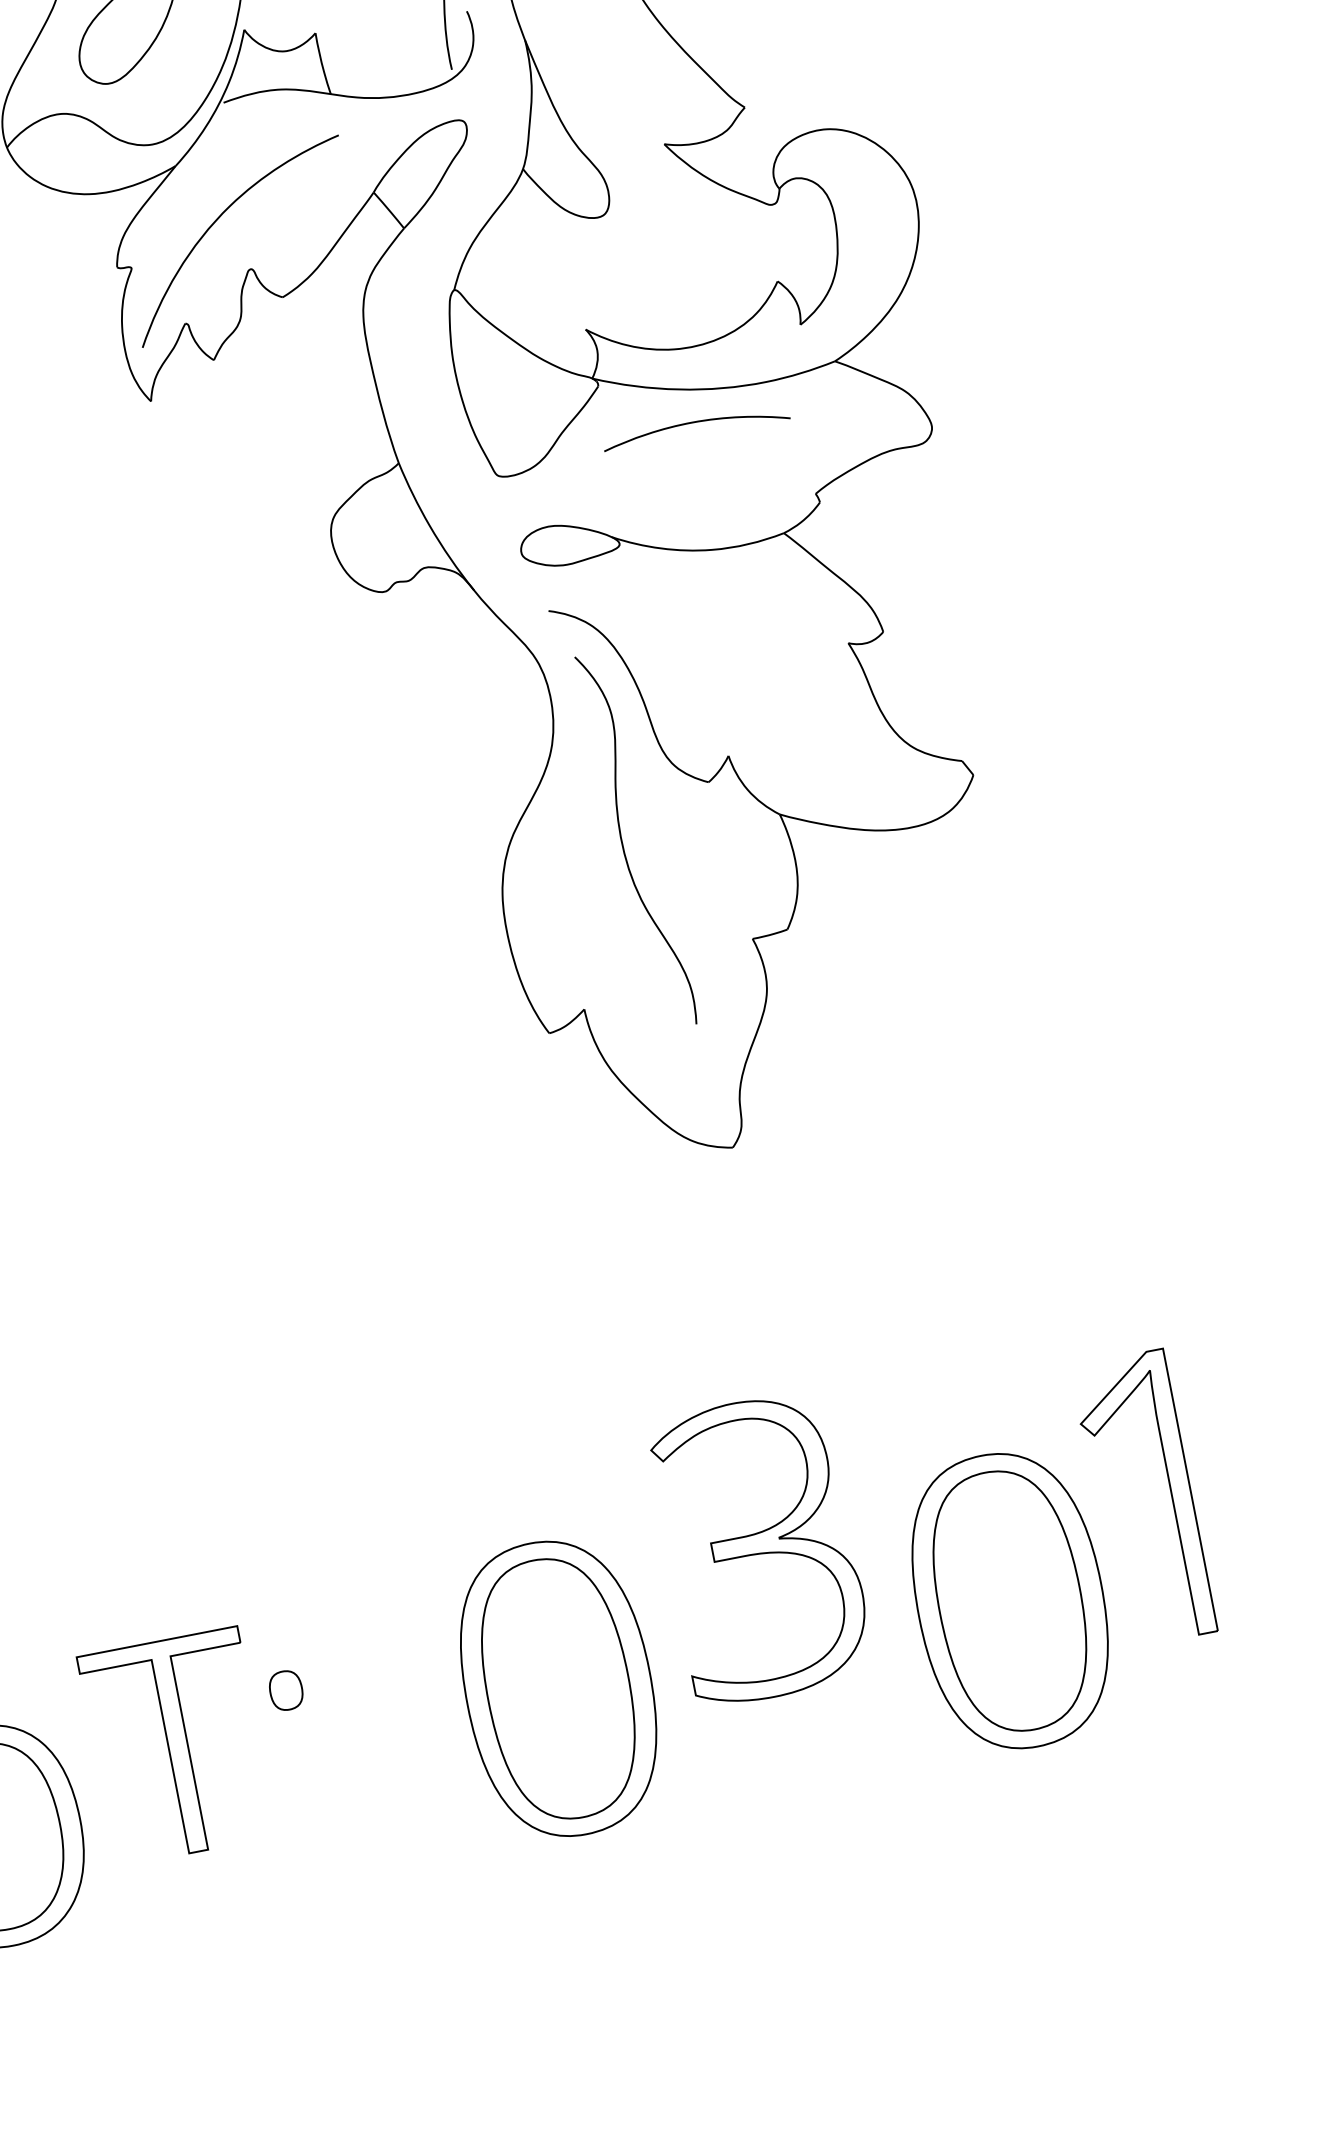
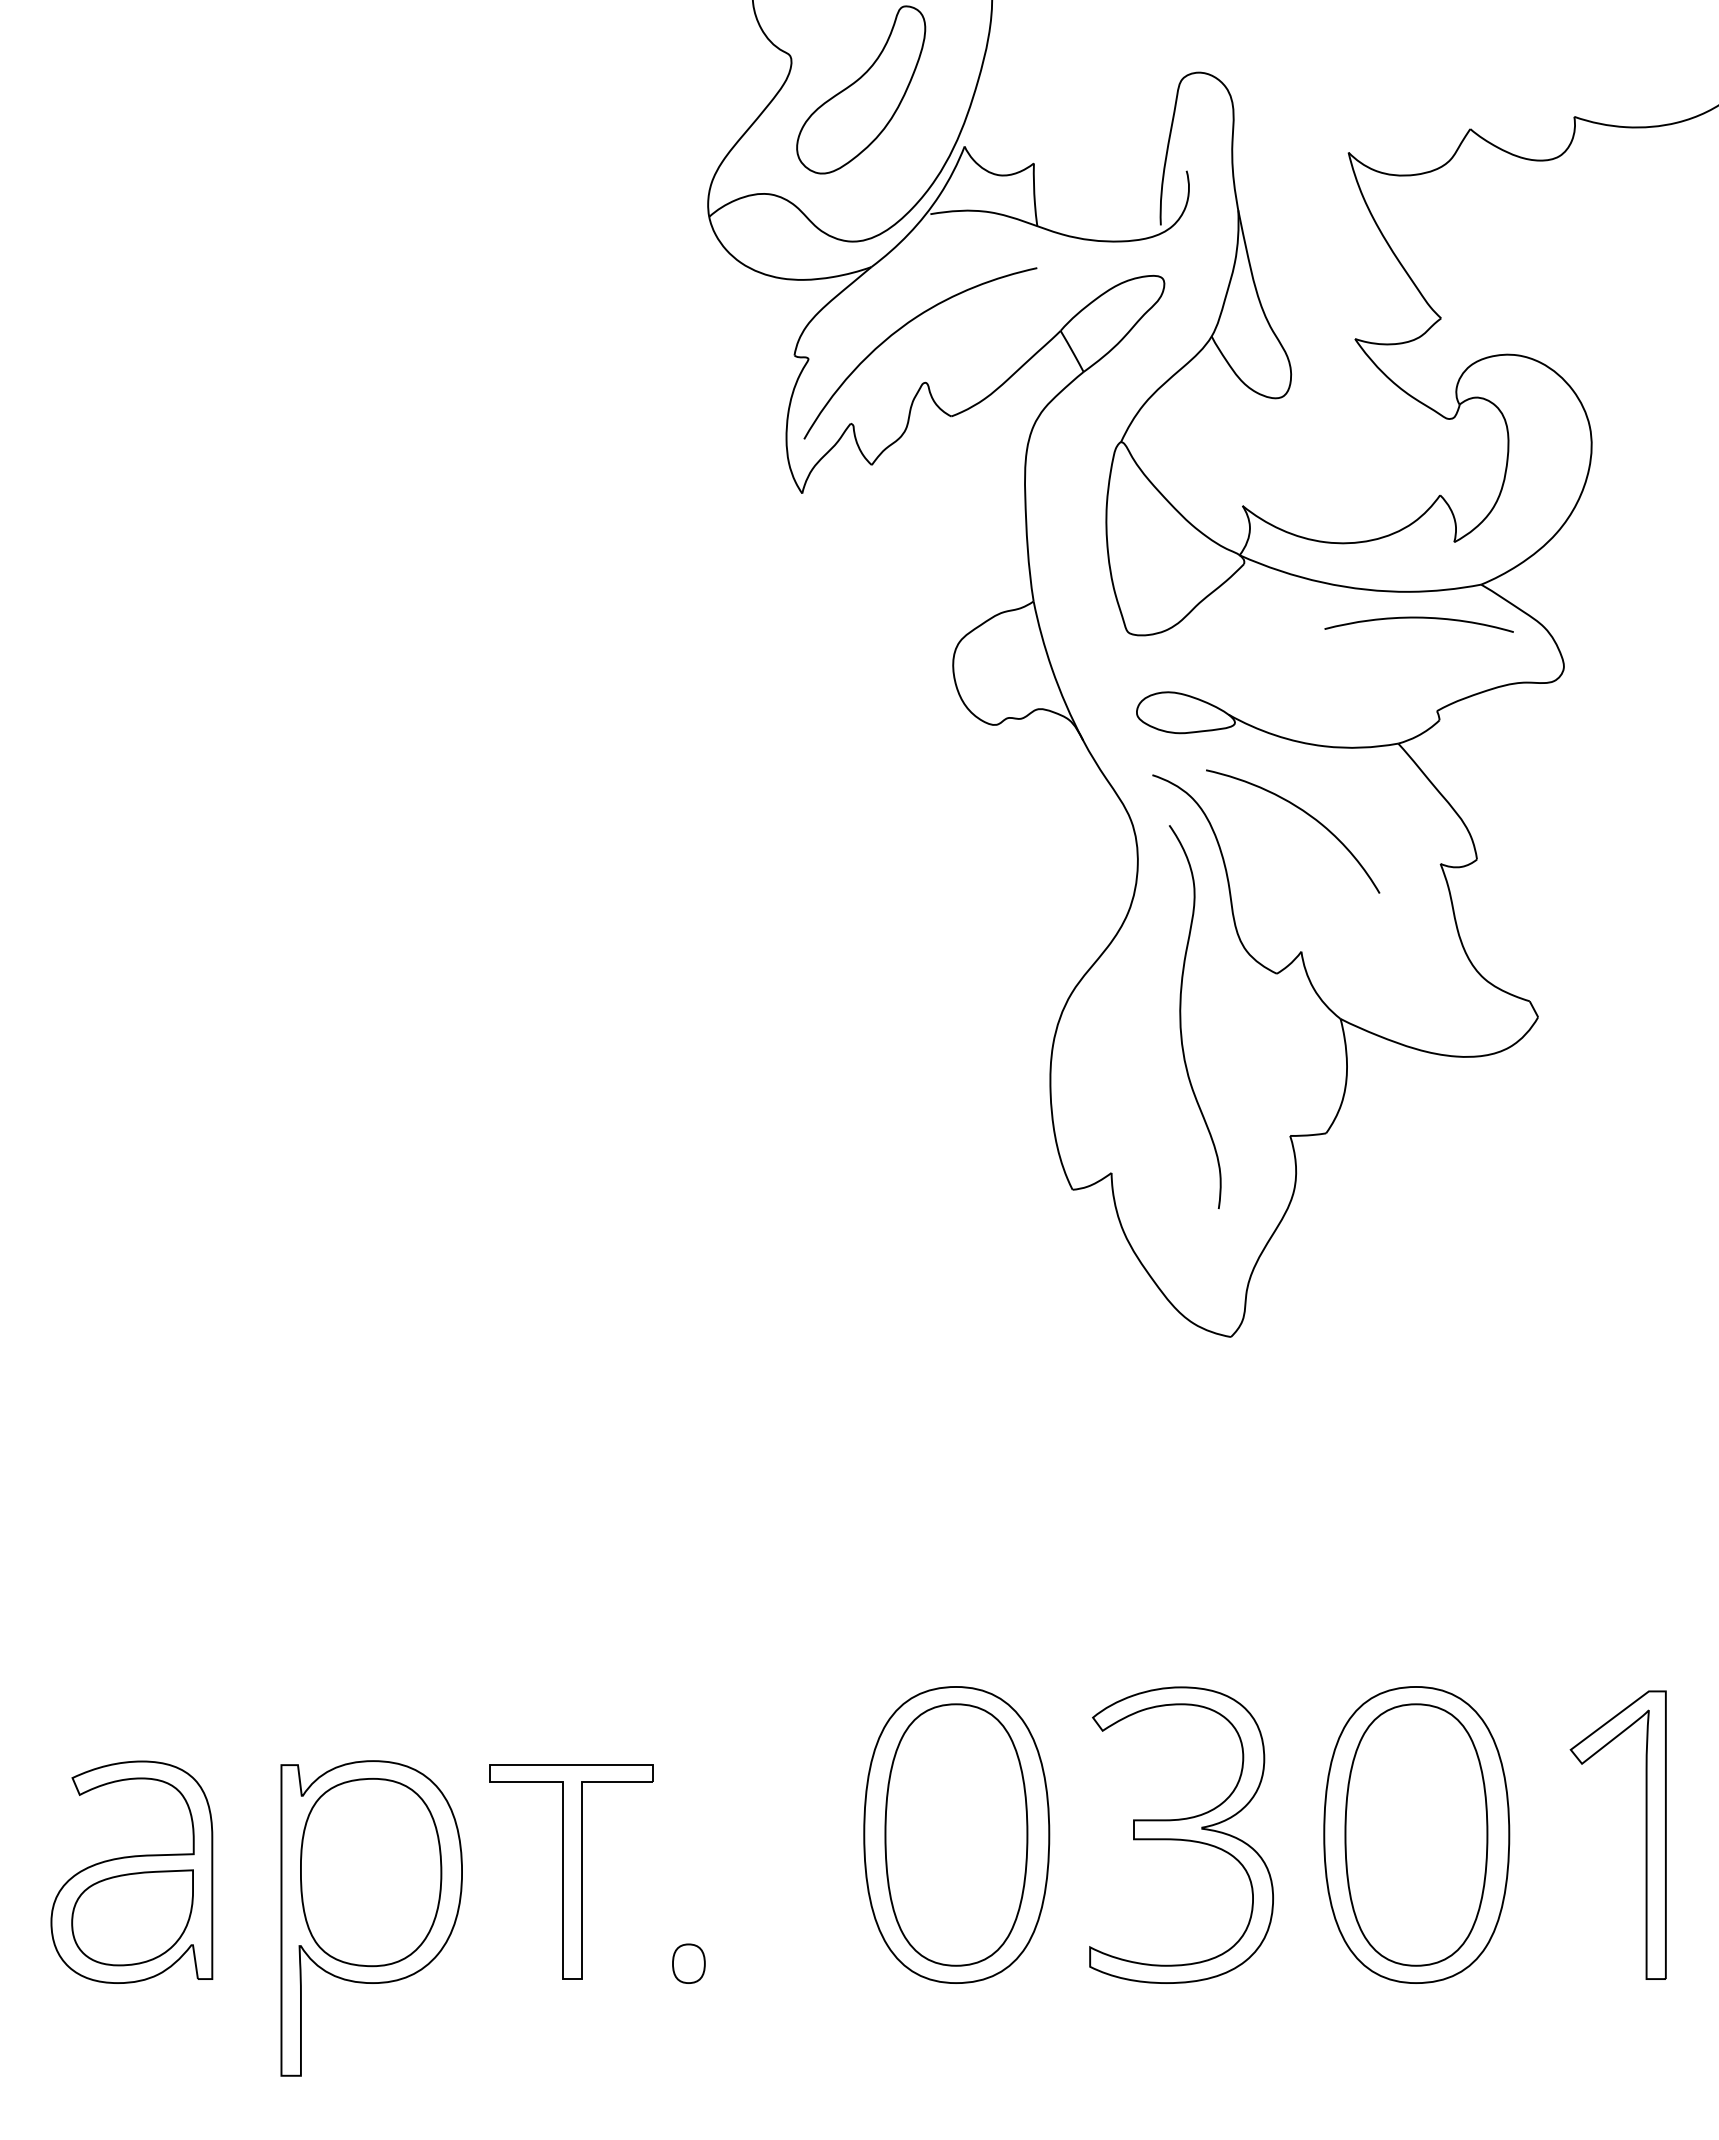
curve: (694, 423) -> (1418, 618), moved
curve: (707, 620) -> (1306, 814), added
part: (1170, 1492) -> (1645, 1834), moved
part: (760, 1548) -> (1181, 1834), moved
part: (285, 1690) -> (688, 1963), moved
part: (177, 1746) -> (571, 1871), moved

